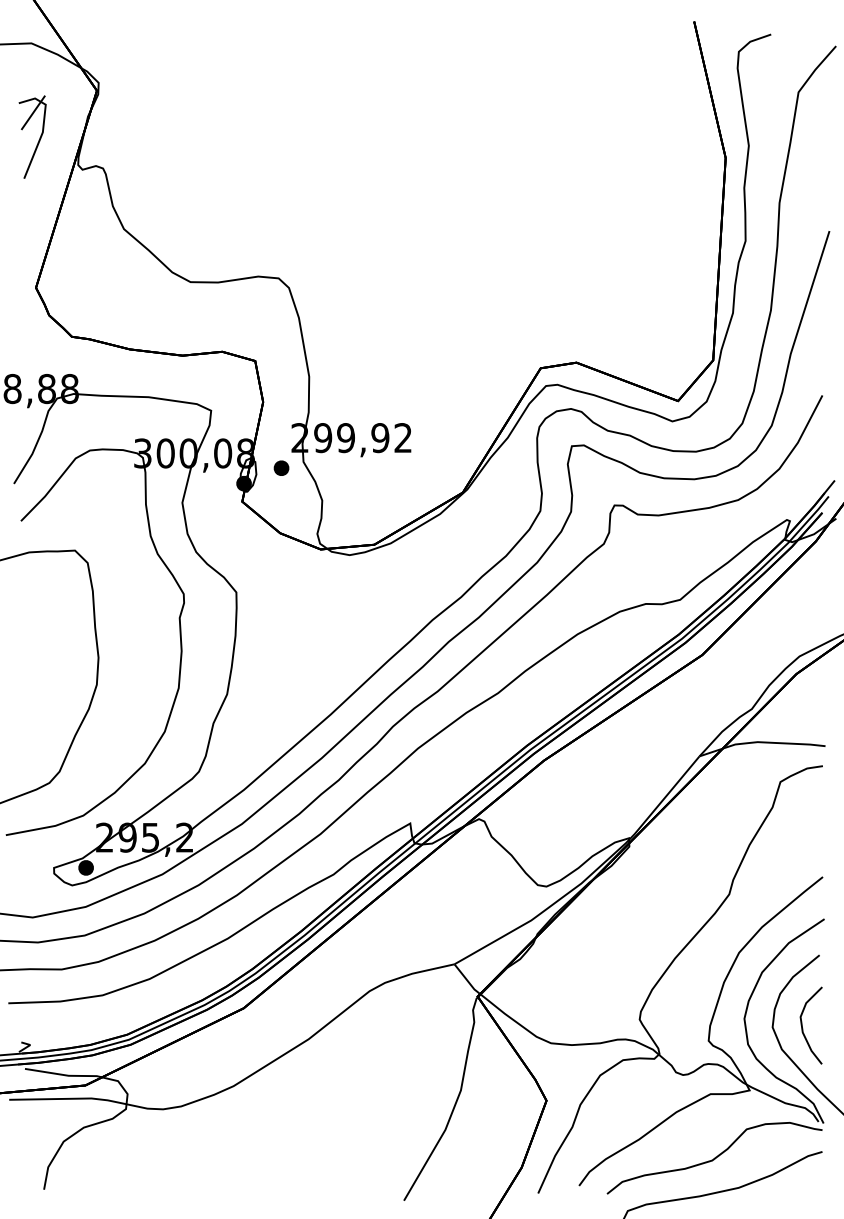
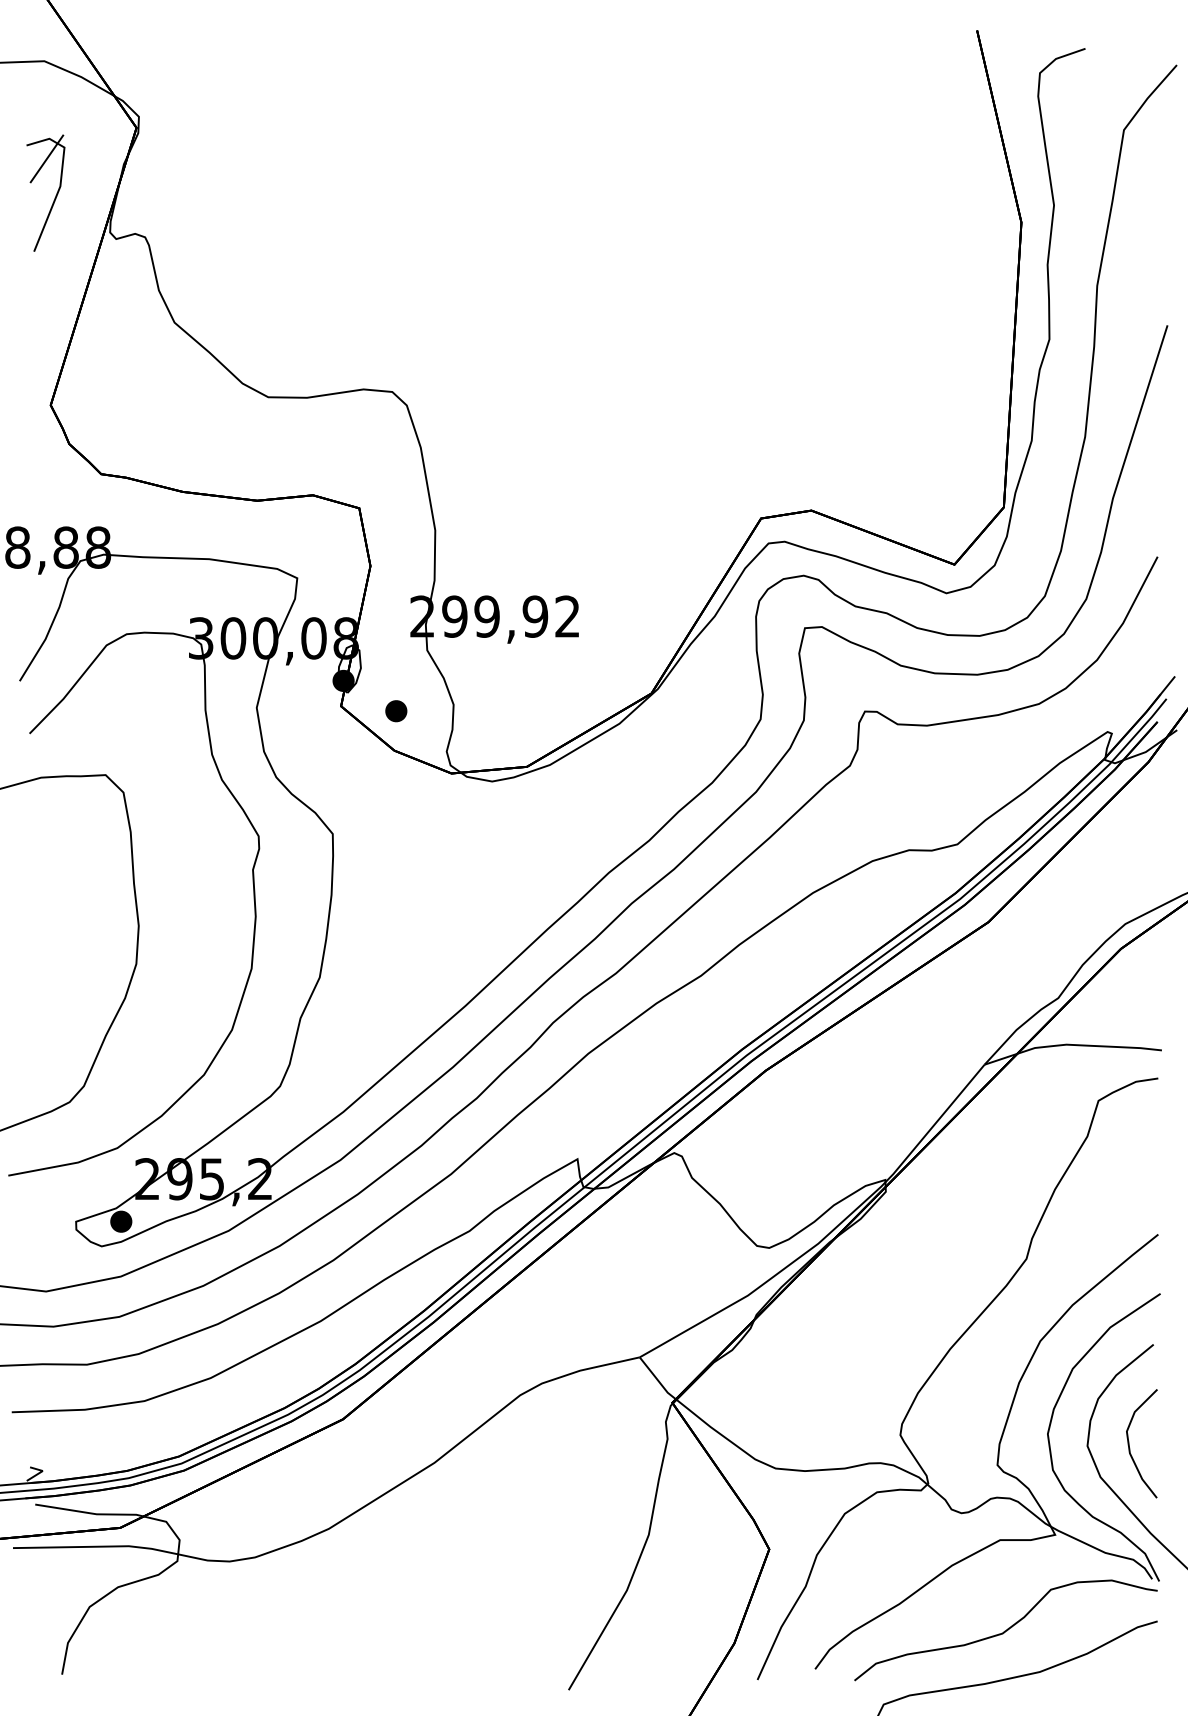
part: (281, 468) -> (396, 711), moved

